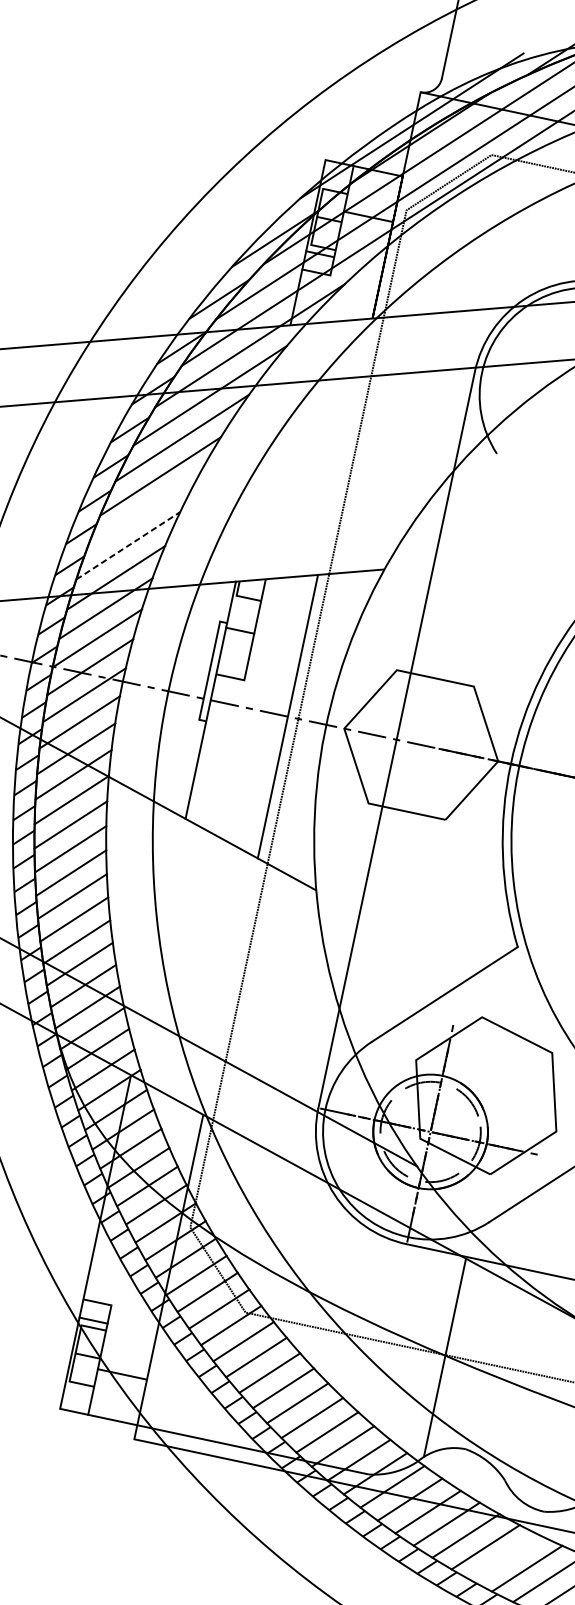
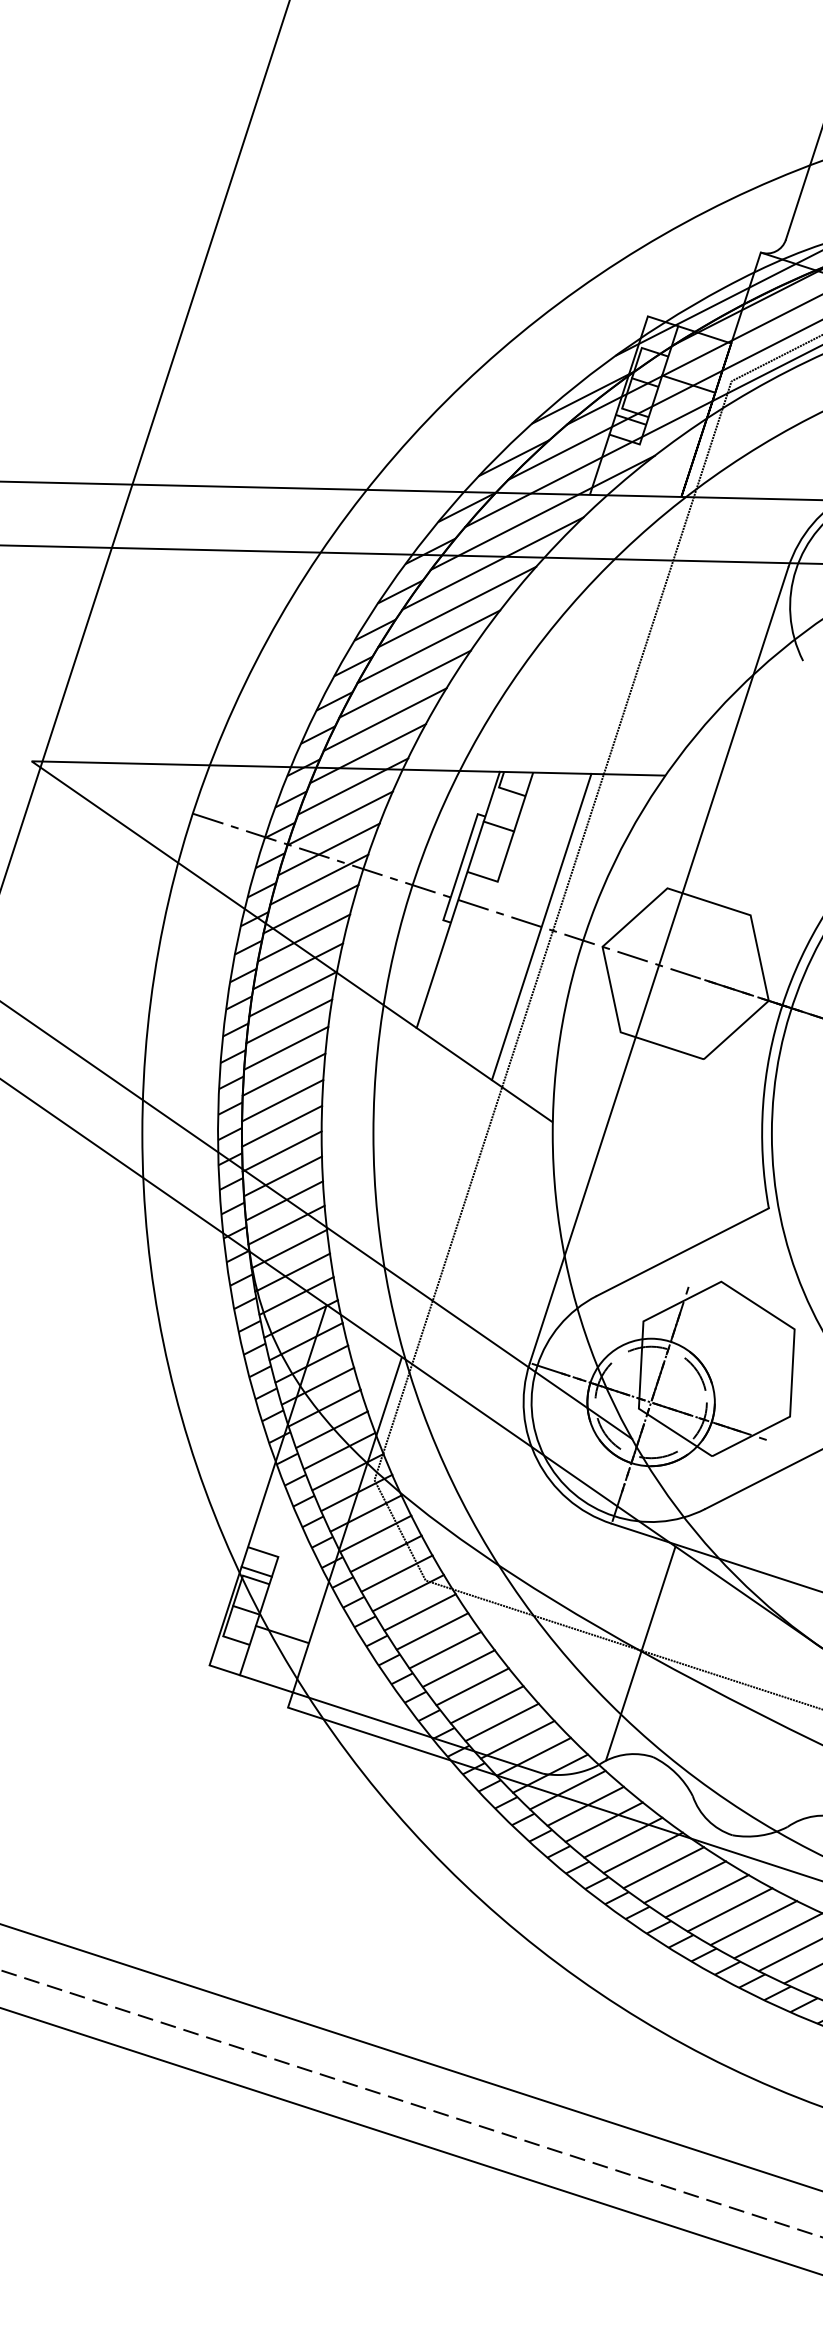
line: (142, 511) -> (404, 683), added
line: (128, 545) -> (385, 719), dashed -> solid
line: (505, 1557) -> (684, 1881), added

